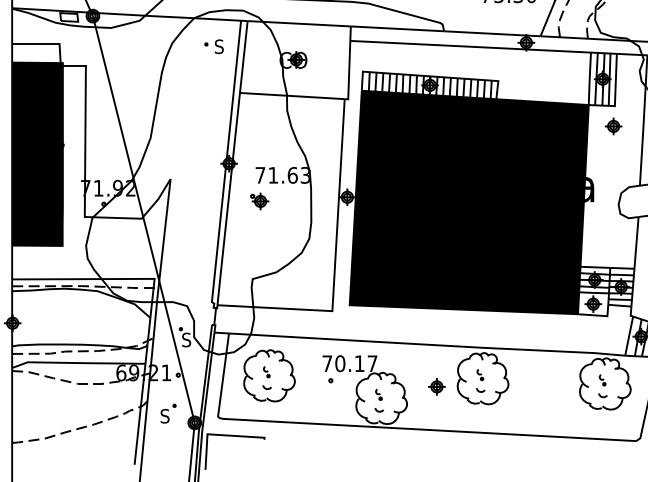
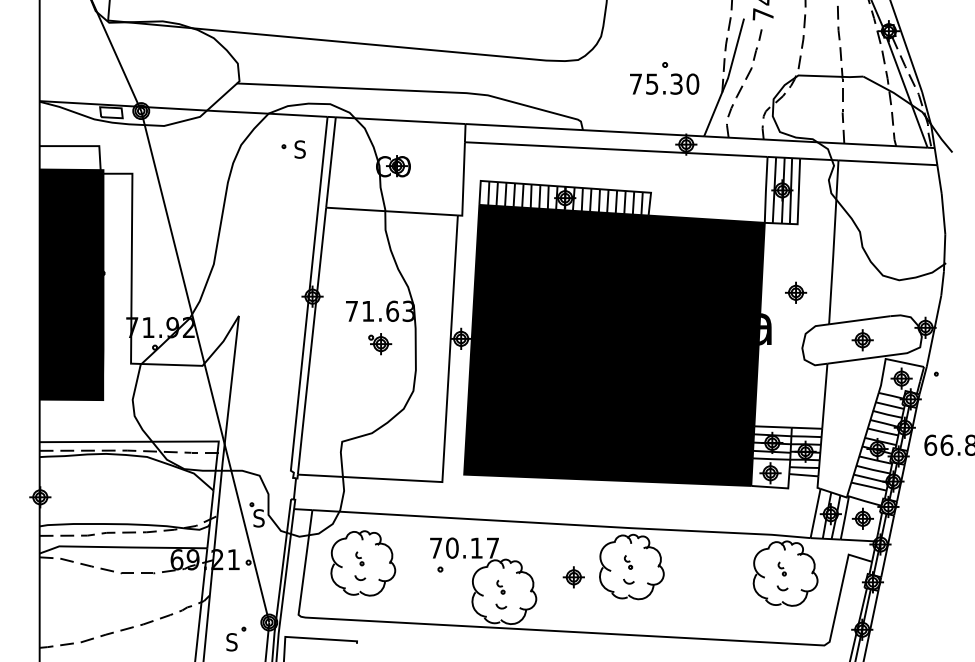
part: (613, 126) -> (796, 292), moved
part: (260, 201) -> (380, 344), moved
part: (168, 413) -> (236, 638), moved

